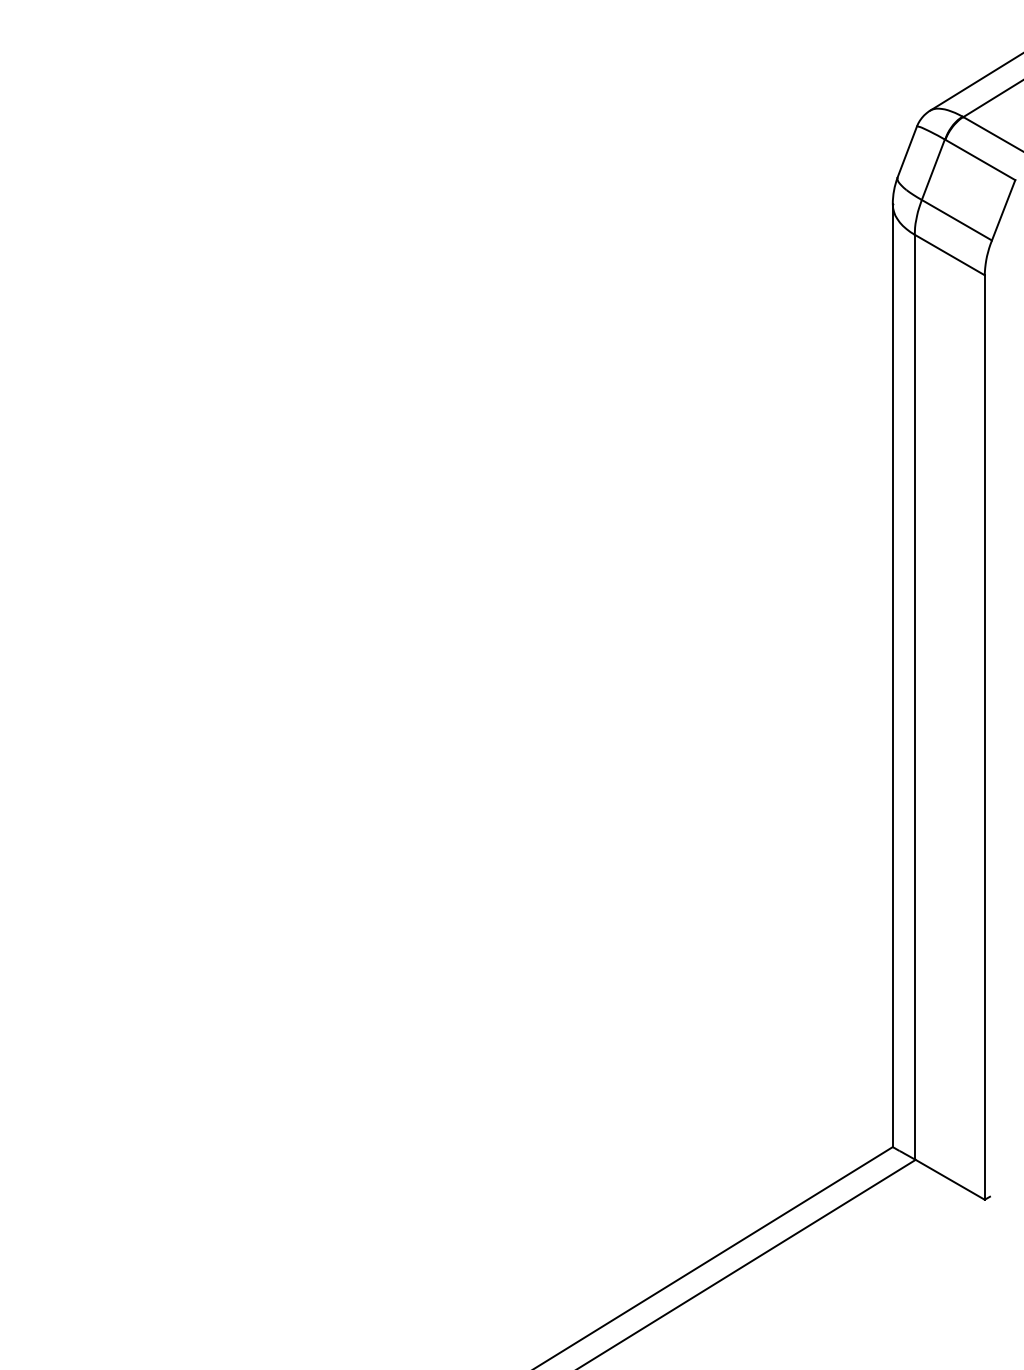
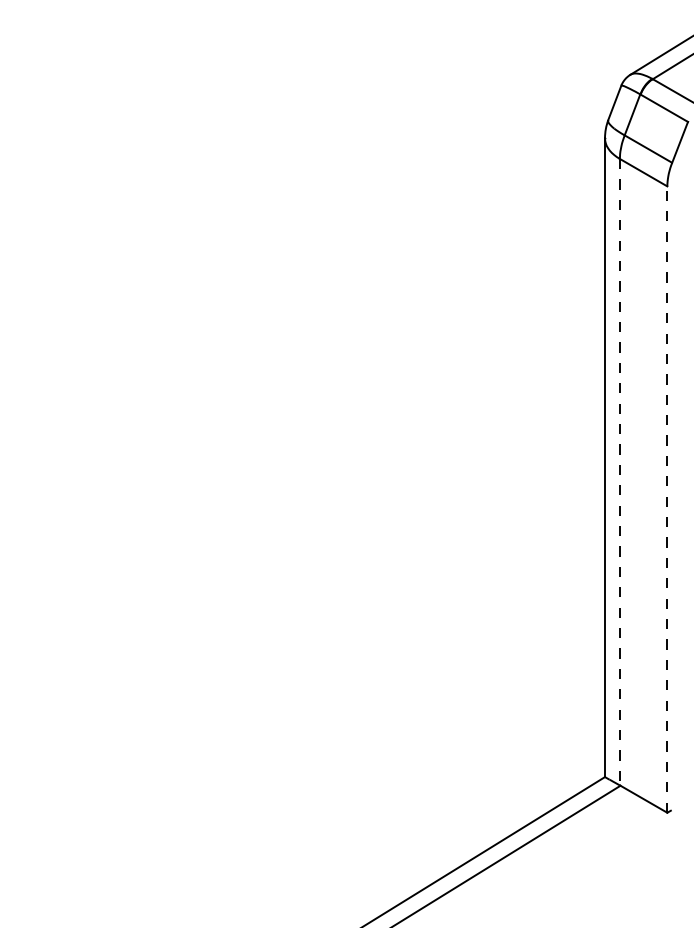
line: (914, 697) -> (619, 472), solid -> dashed
line: (985, 737) -> (667, 499), solid -> dashed

